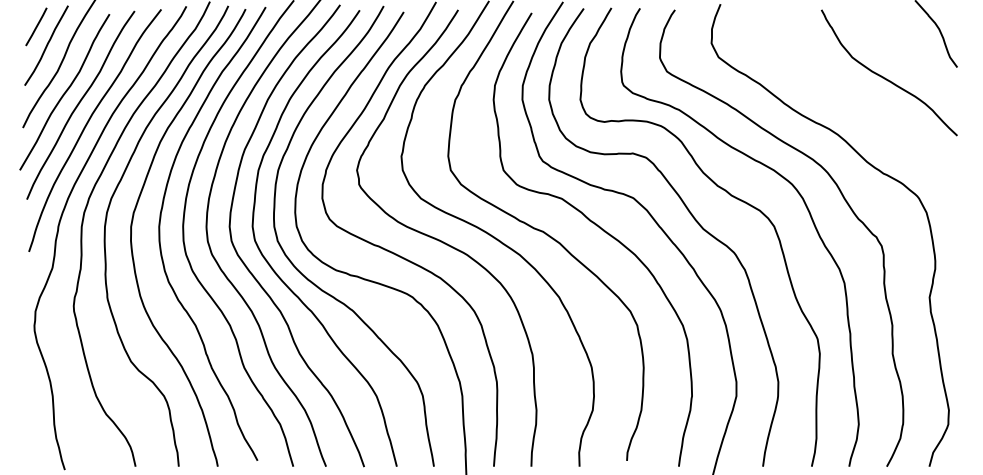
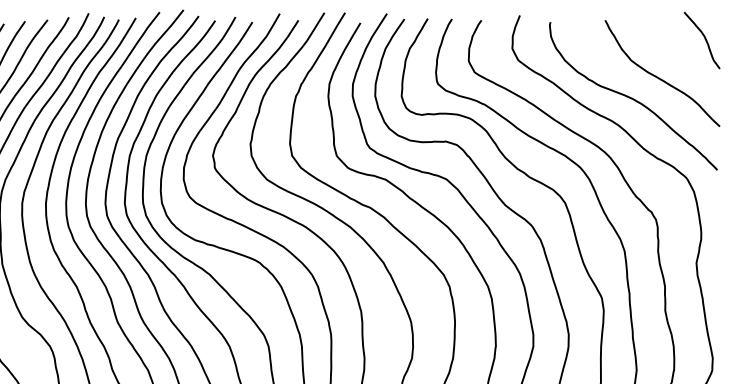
curve: (853, 101) -> (632, 97), added

